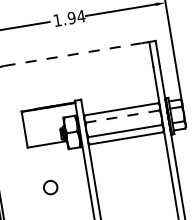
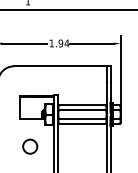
line: (74, 54) -> (58, 66), dashed -> solid
line: (121, 116) -> (81, 109), dashed -> solid
circle: (50, 187) -> (30, 146), size x1.67

